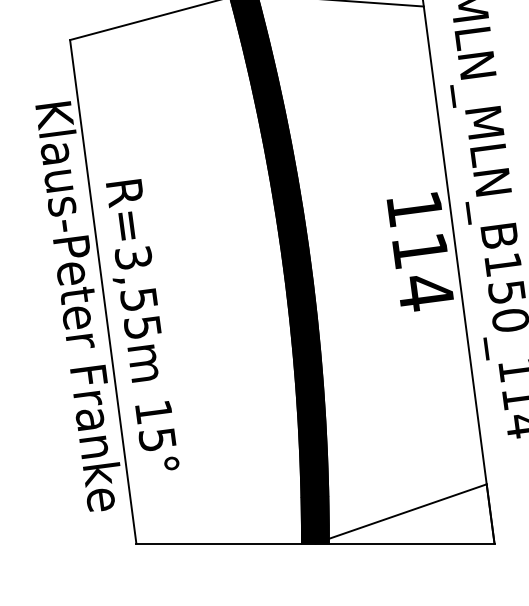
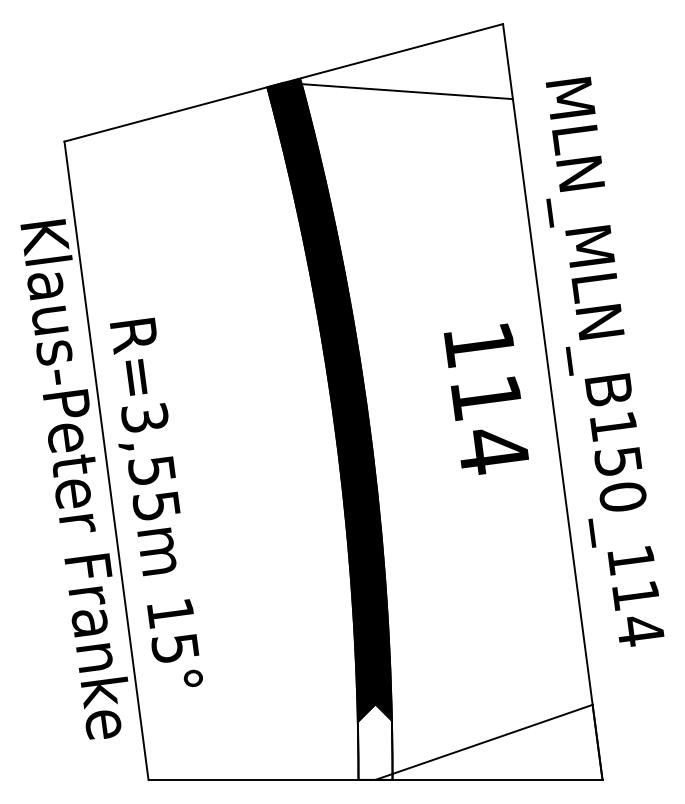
text: (420, 251) -> (486, 398), moved
fill: (314, 513) -> (374, 741), removed

